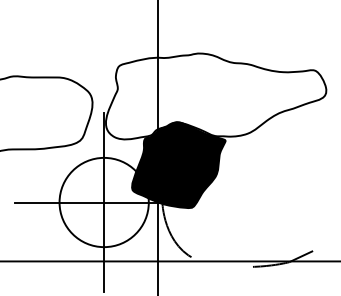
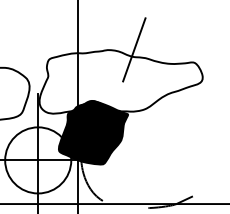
line: (233, 52) -> (133, 49), added

